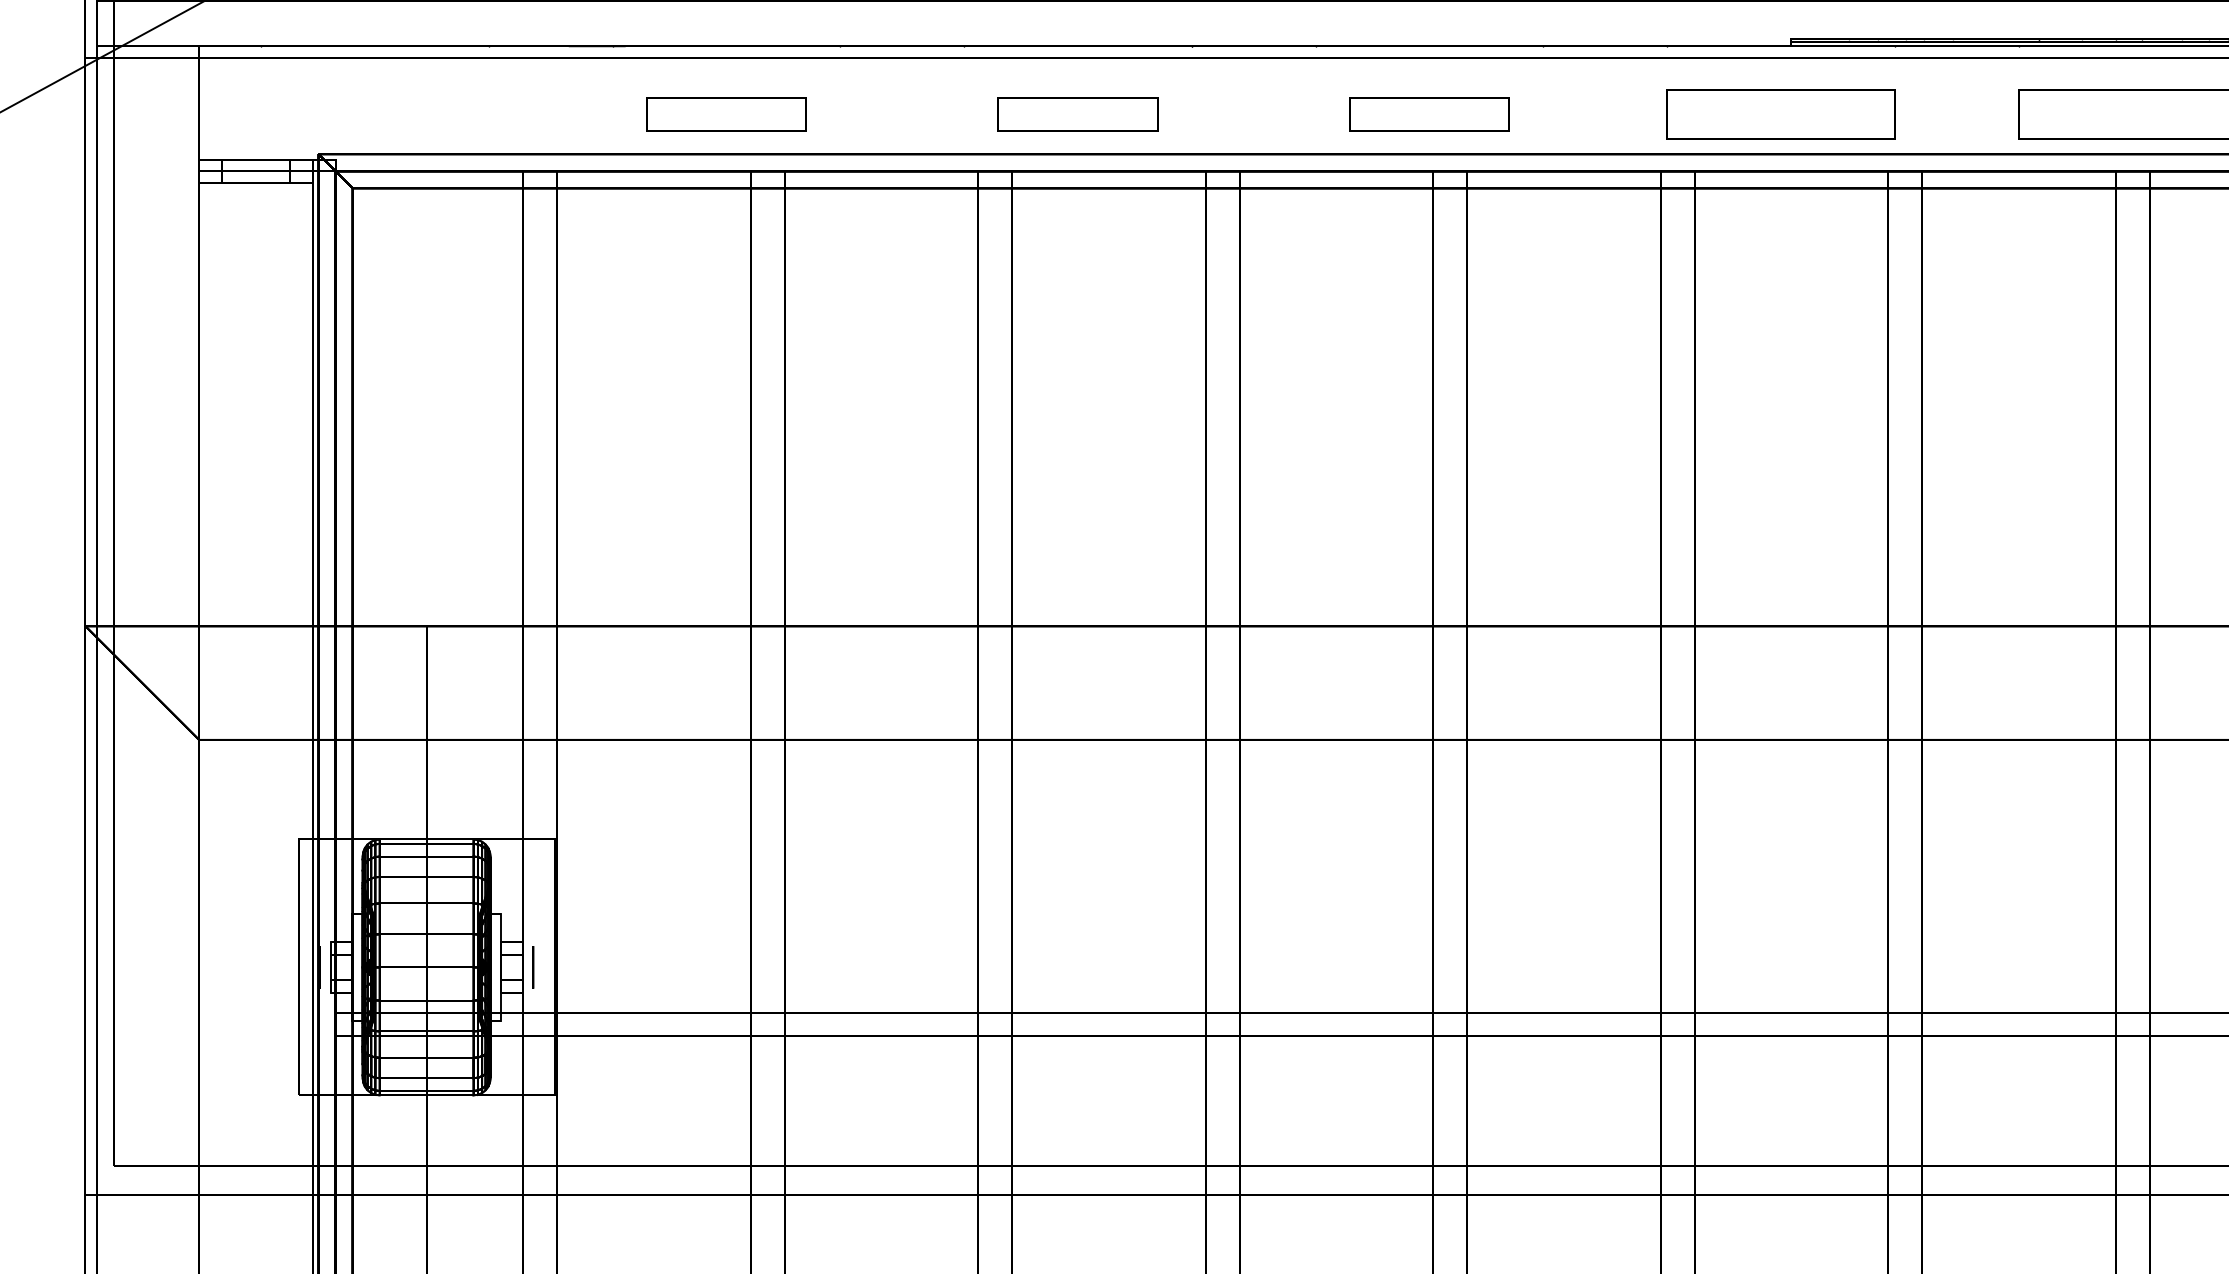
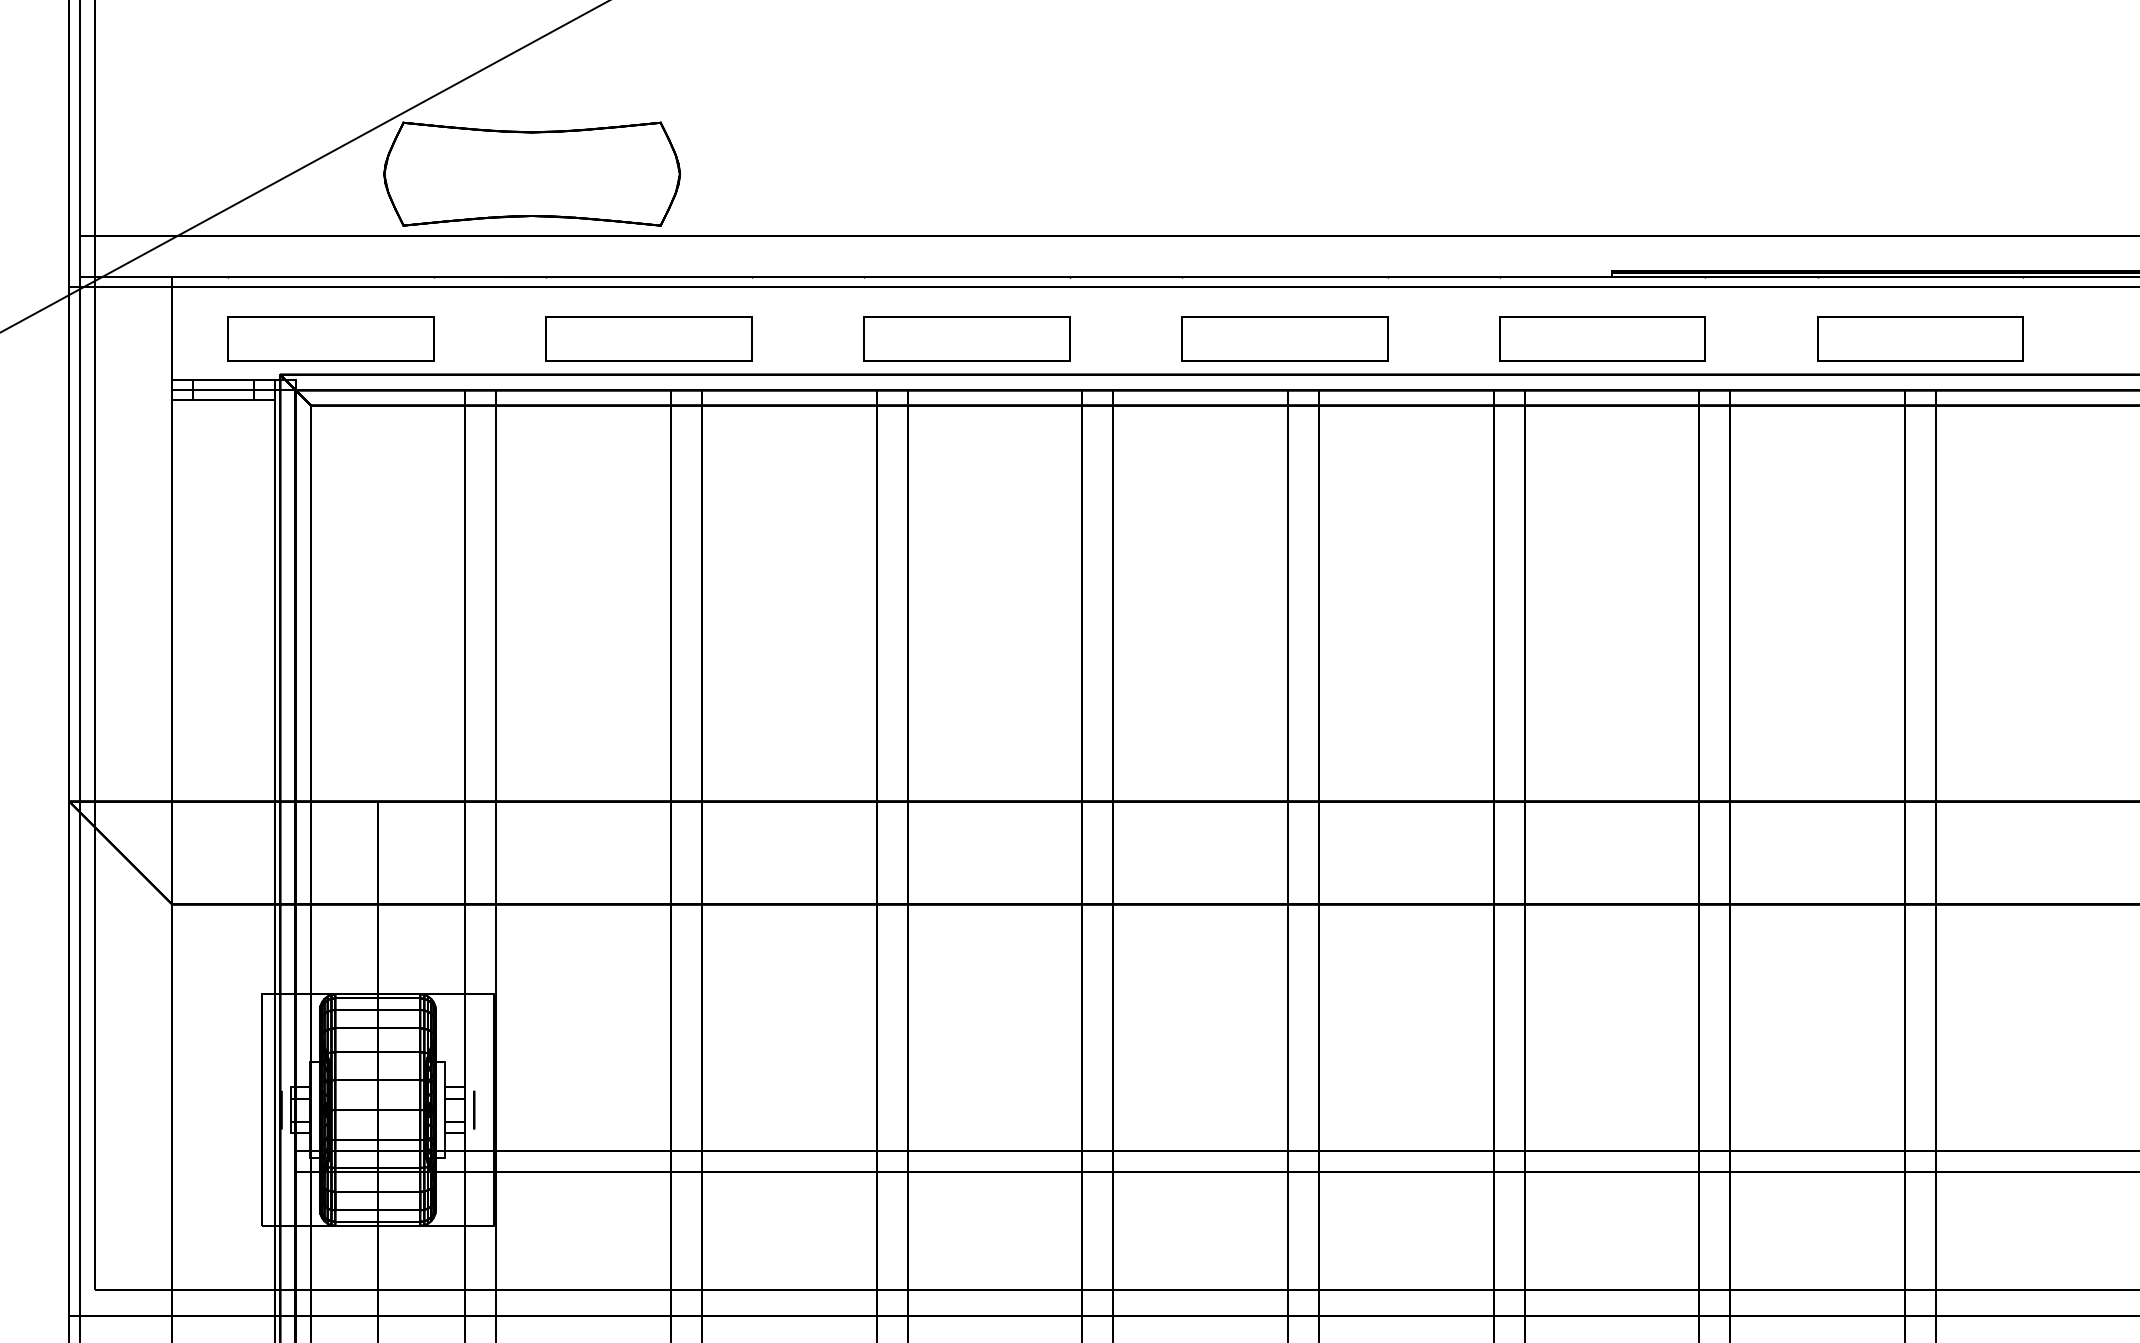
part: (374, 114) -> (330, 338), added
part: (725, 114) -> (648, 338), size x1.43
part: (1077, 114) -> (966, 338), size x1.43
part: (1429, 114) -> (1284, 338), size x1.43

